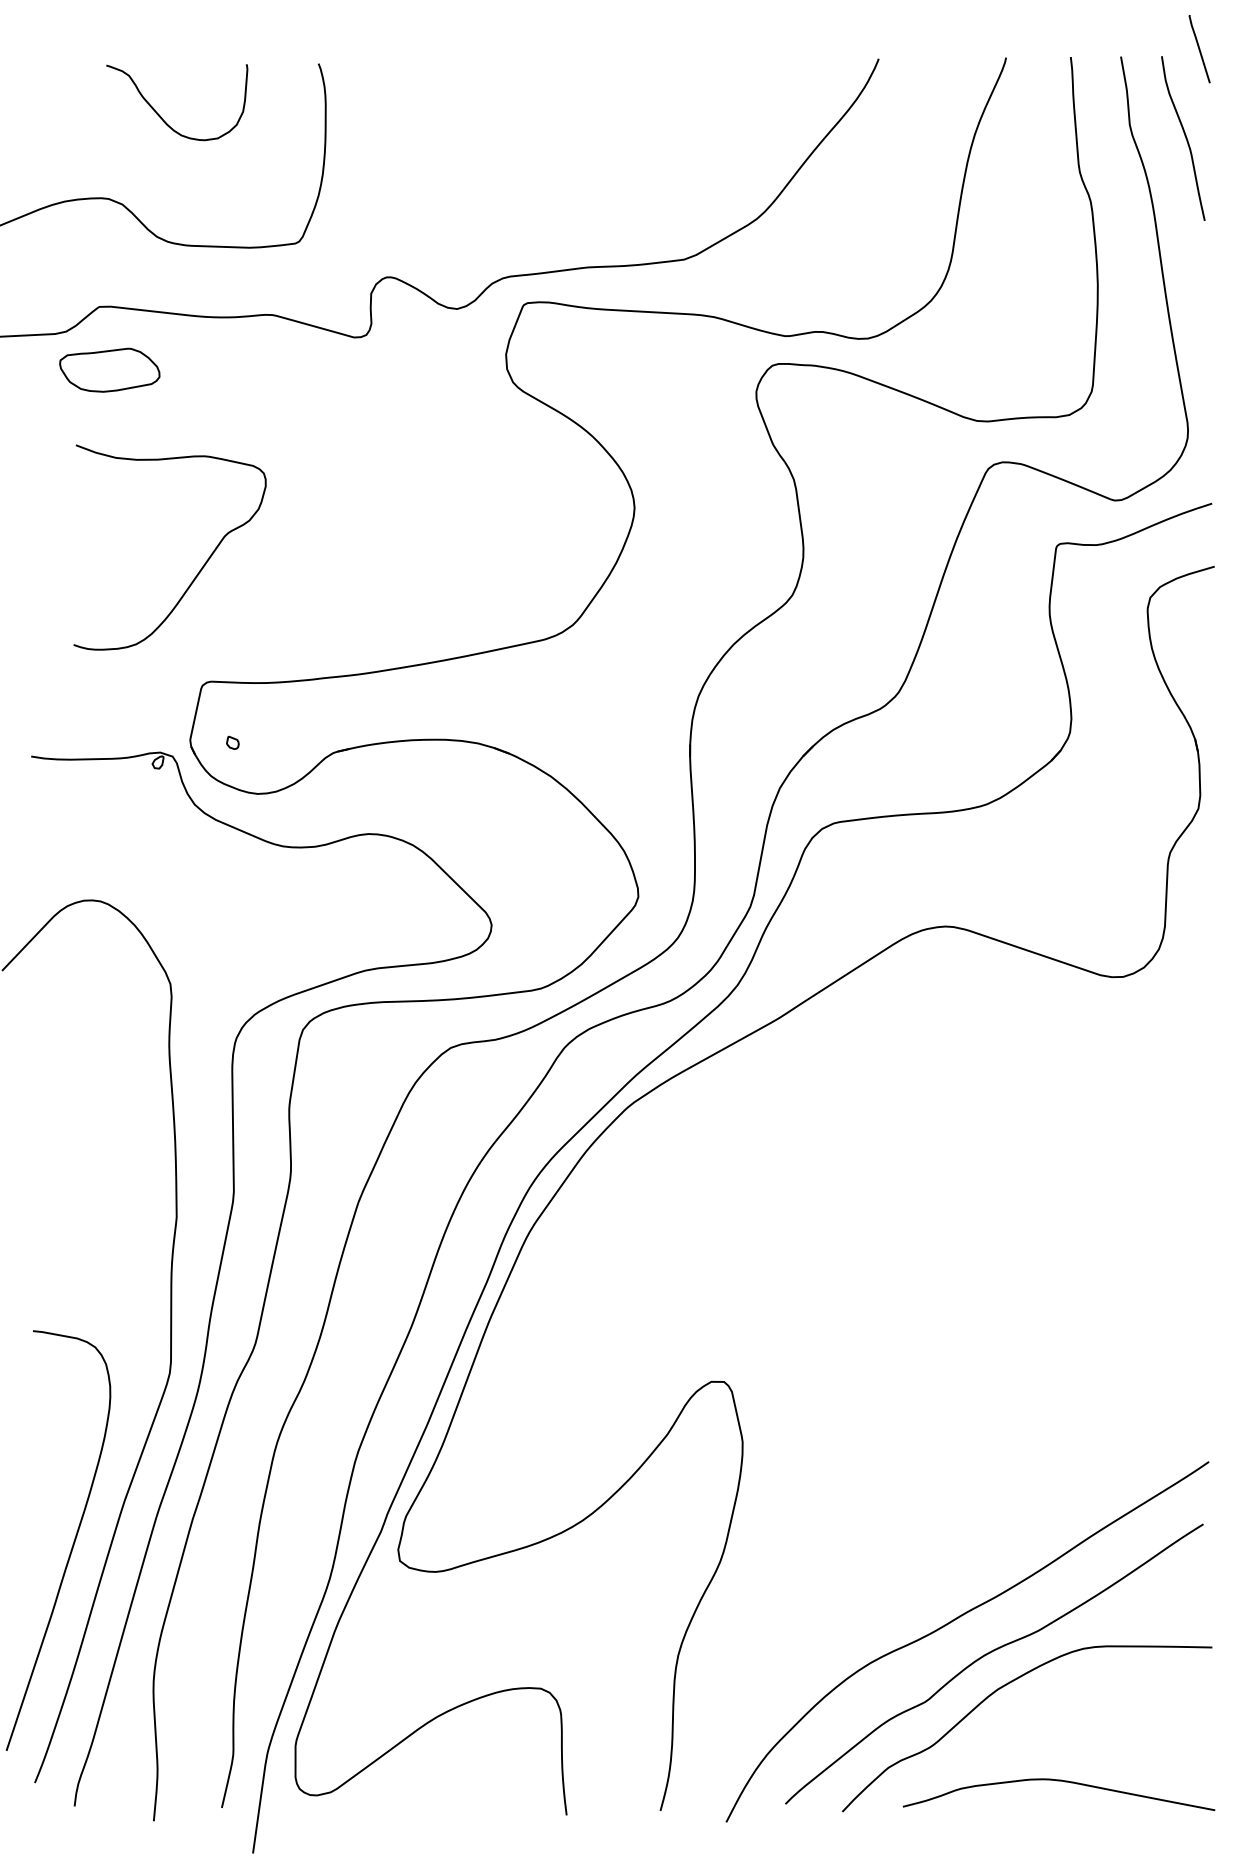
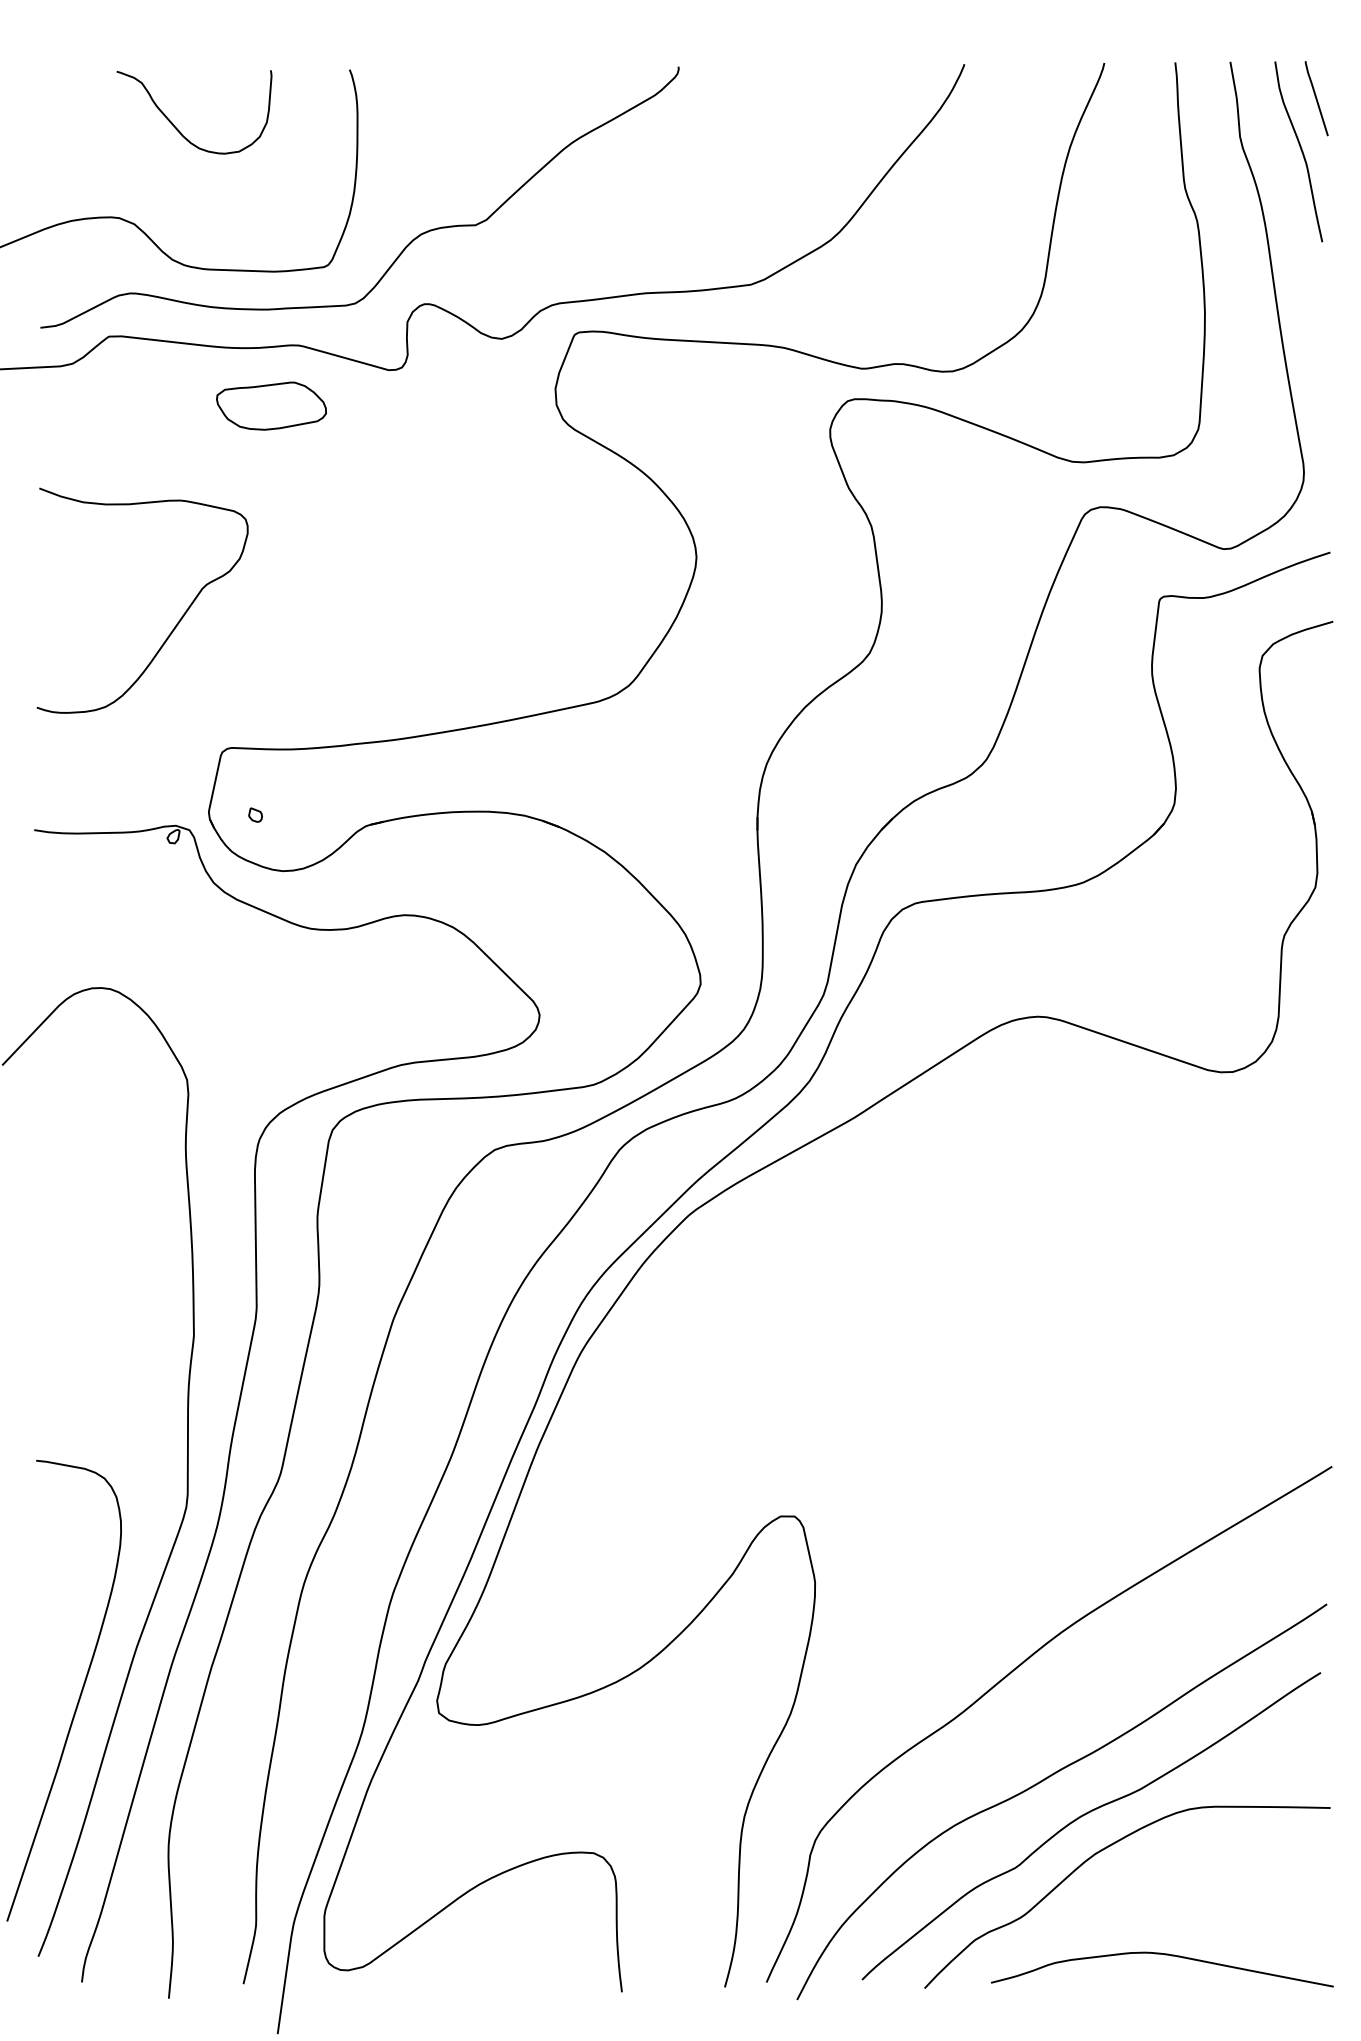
line: (1199, 48) -> (1316, 98), moved
curve: (371, 222) -> (407, 244), added
part: (109, 369) -> (271, 405), moved
curve: (199, 571) -> (174, 626), moved
curve: (920, 1525) -> (1010, 1674), added

